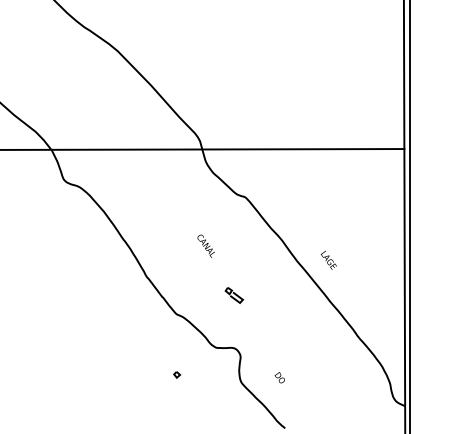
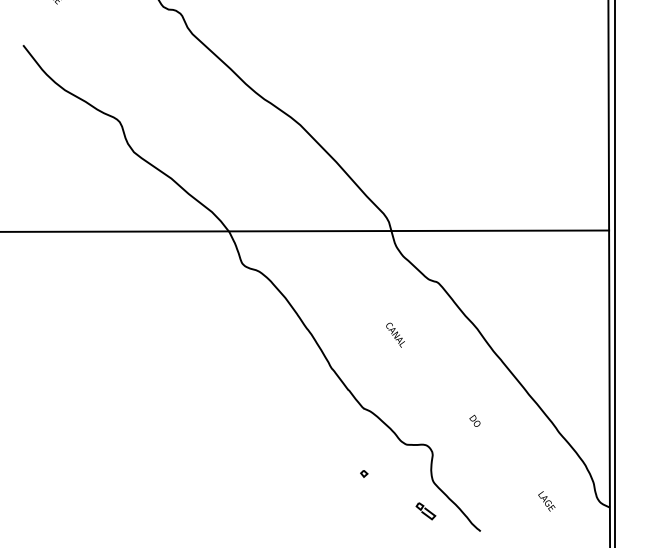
text: (328, 260) -> (546, 501), moved
part: (233, 295) -> (425, 511), moved
text: (279, 377) -> (474, 420), moved

